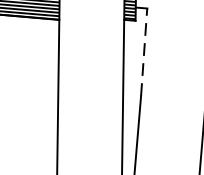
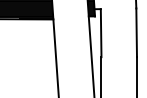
line: (144, 51) -> (101, 32), dashed -> solid

